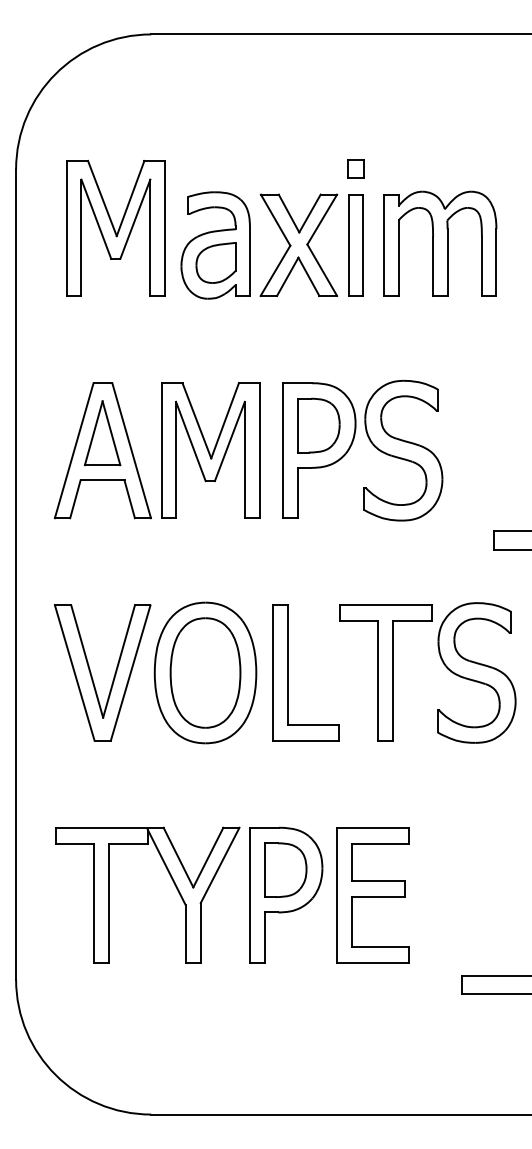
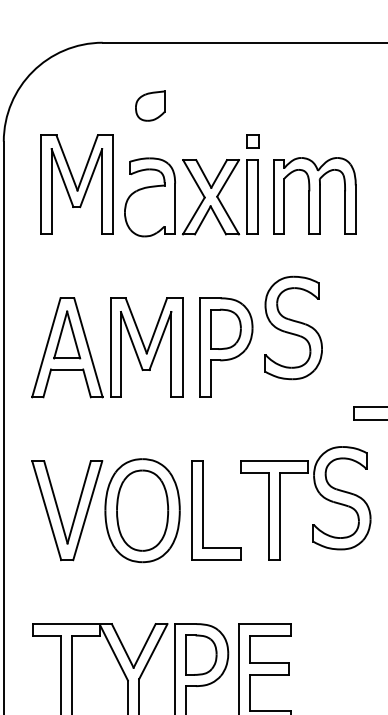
part: (215, 262) -> (149, 105), moved
part: (403, 450) -> (293, 327), moved
part: (476, 672) -> (341, 497), moved

